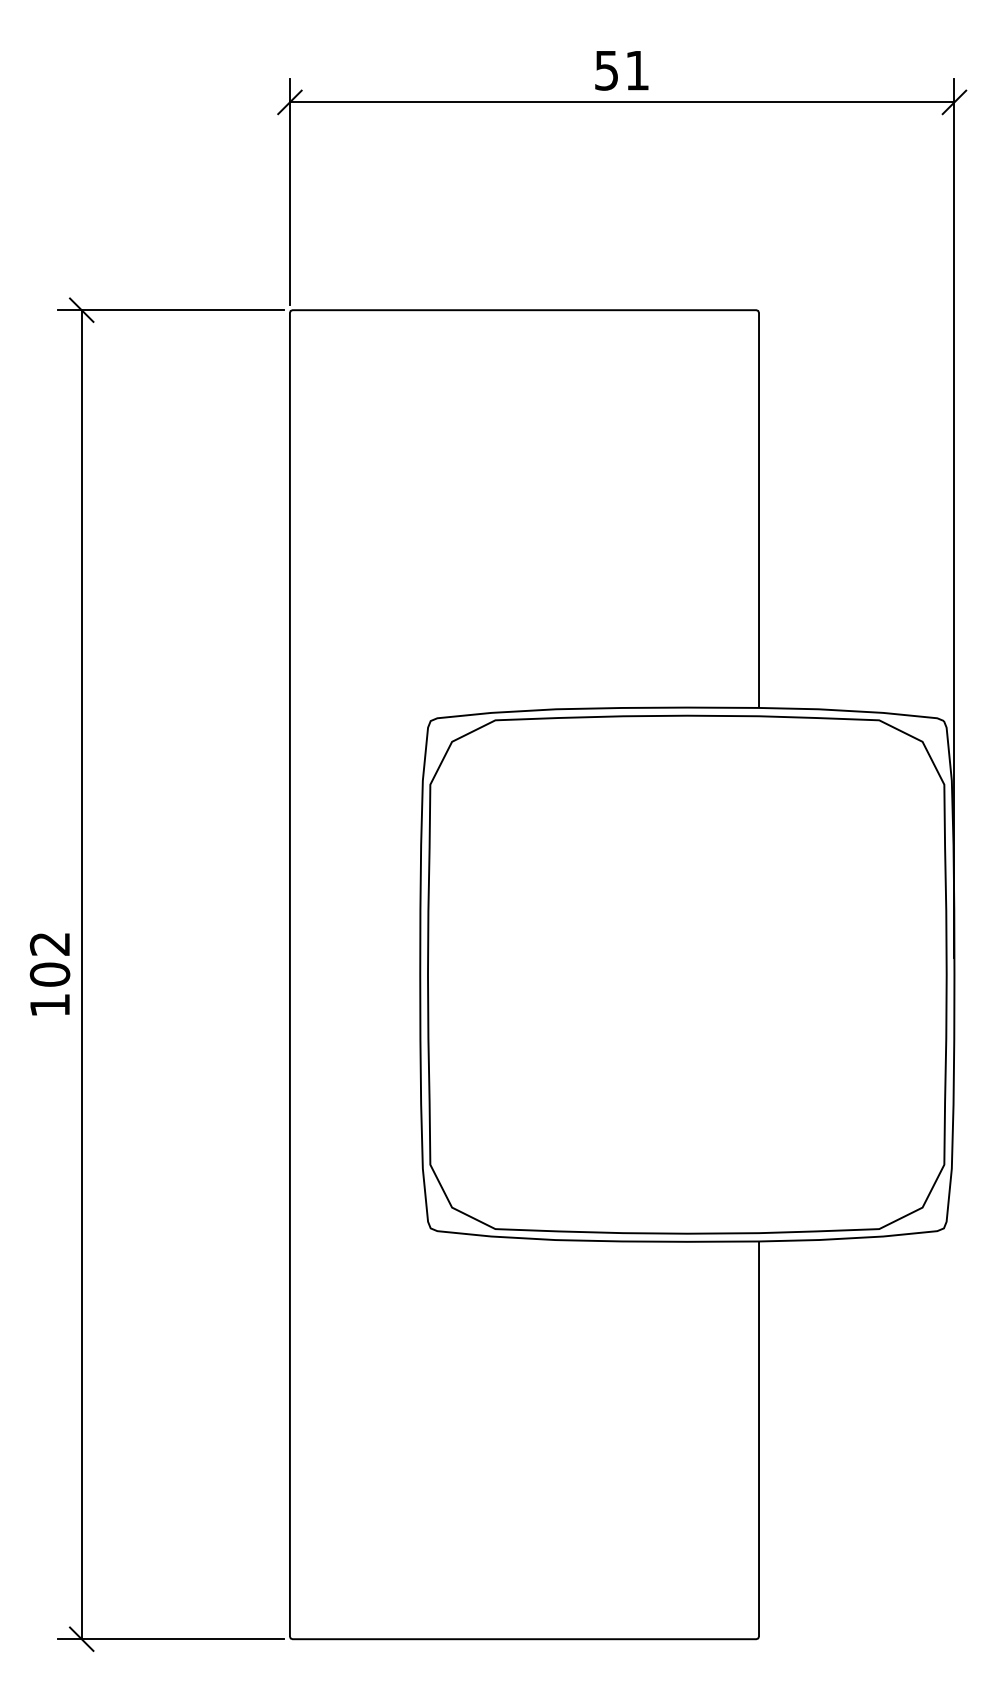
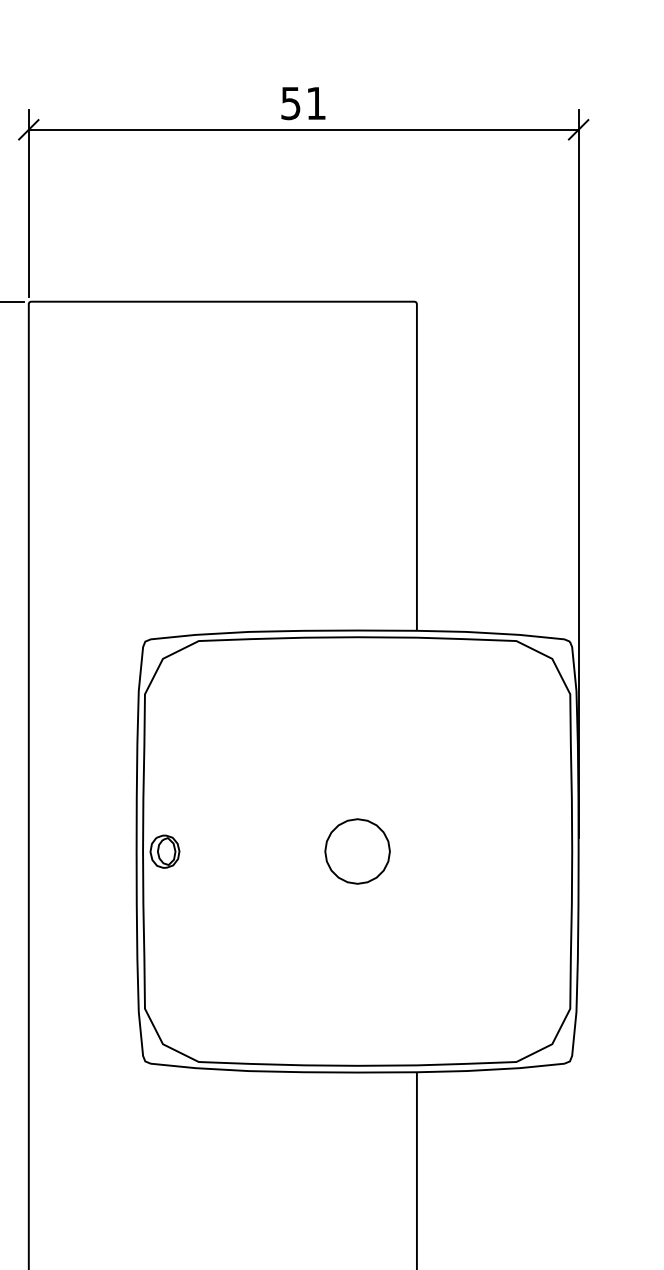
part: (454, 974) -> (164, 851), added
part: (687, 974) -> (357, 851), added

